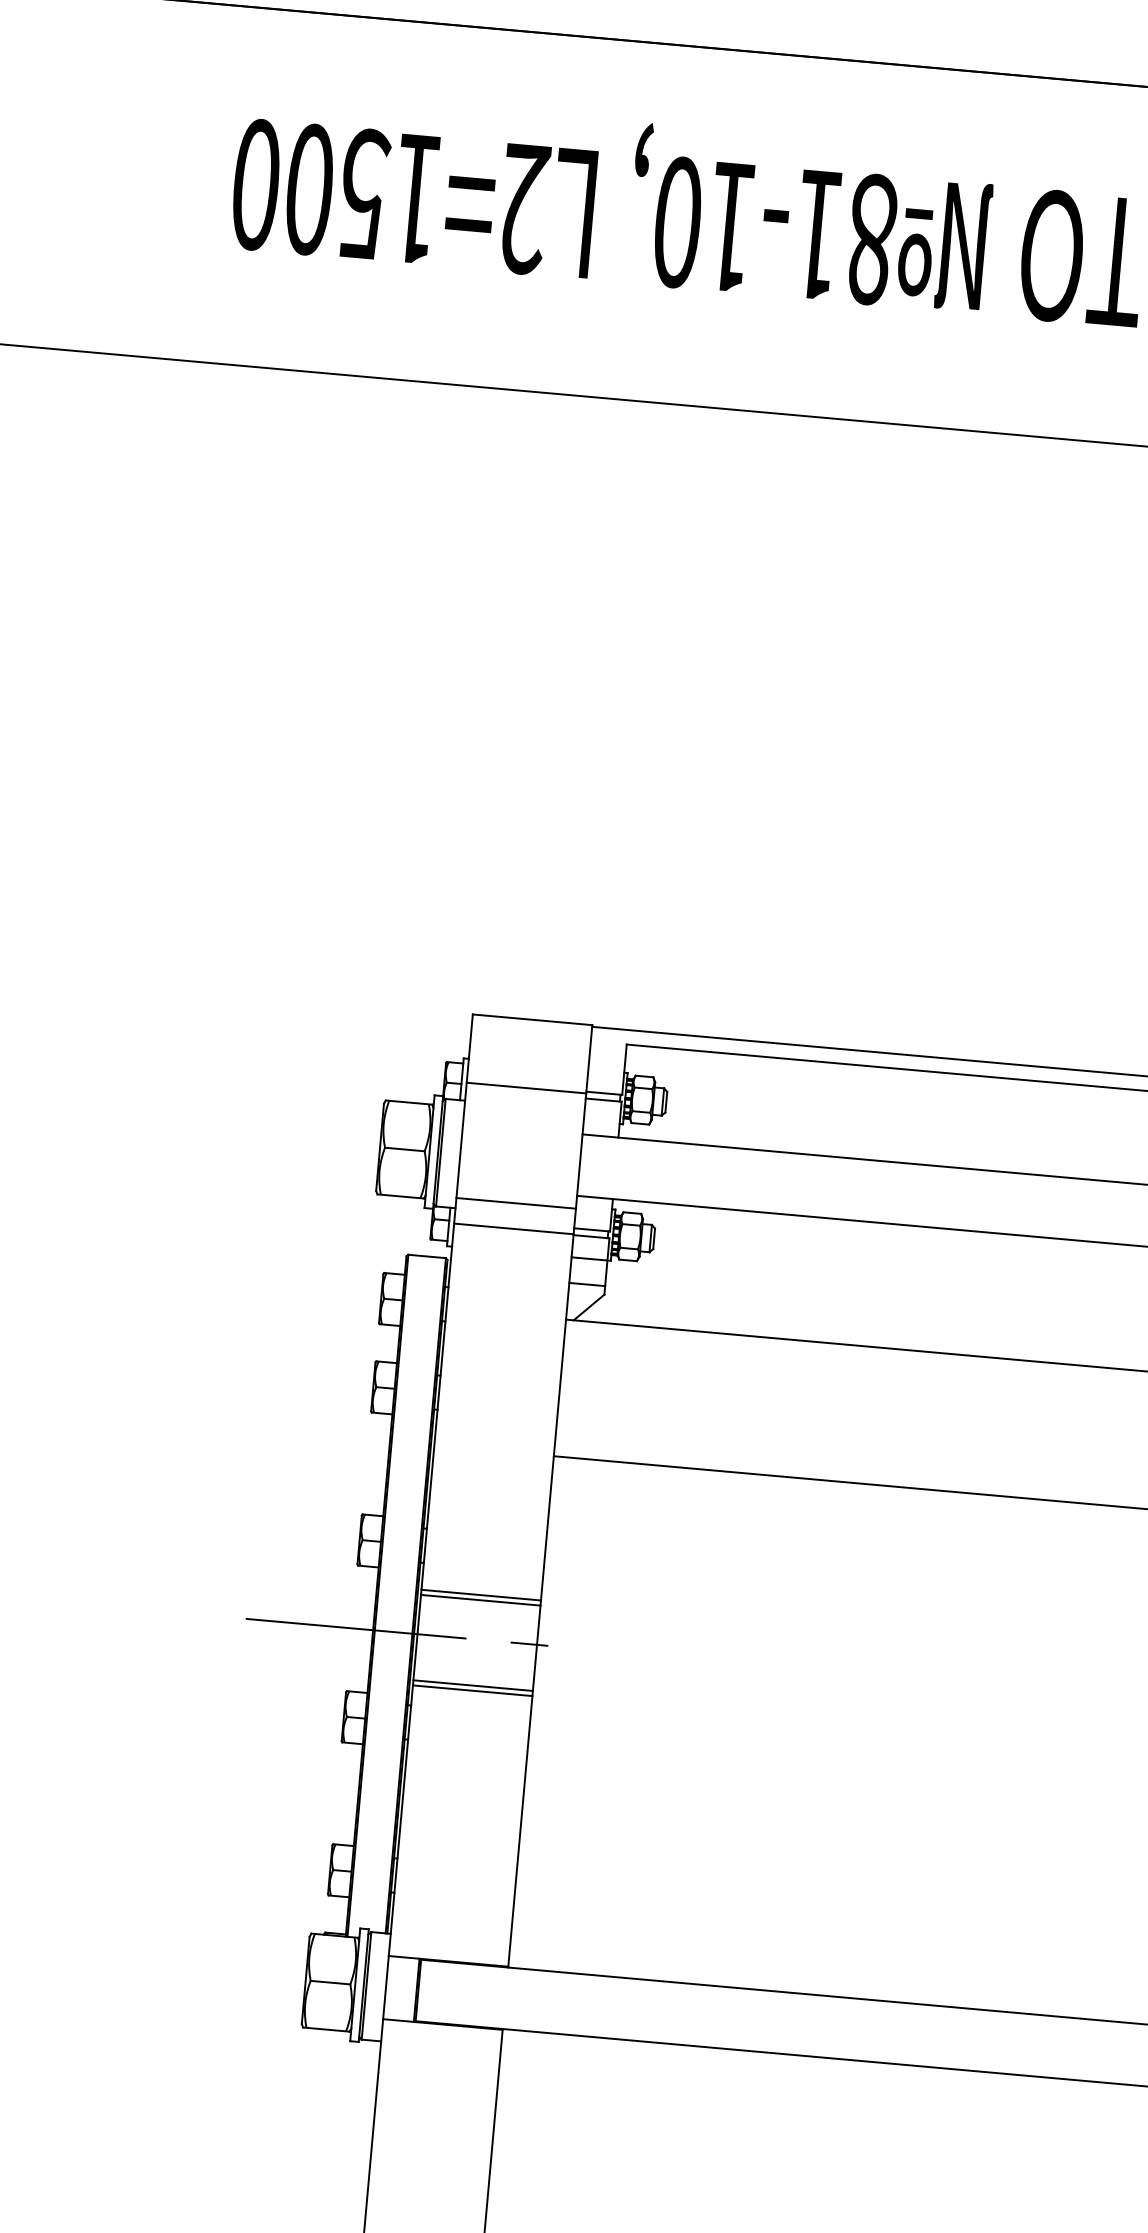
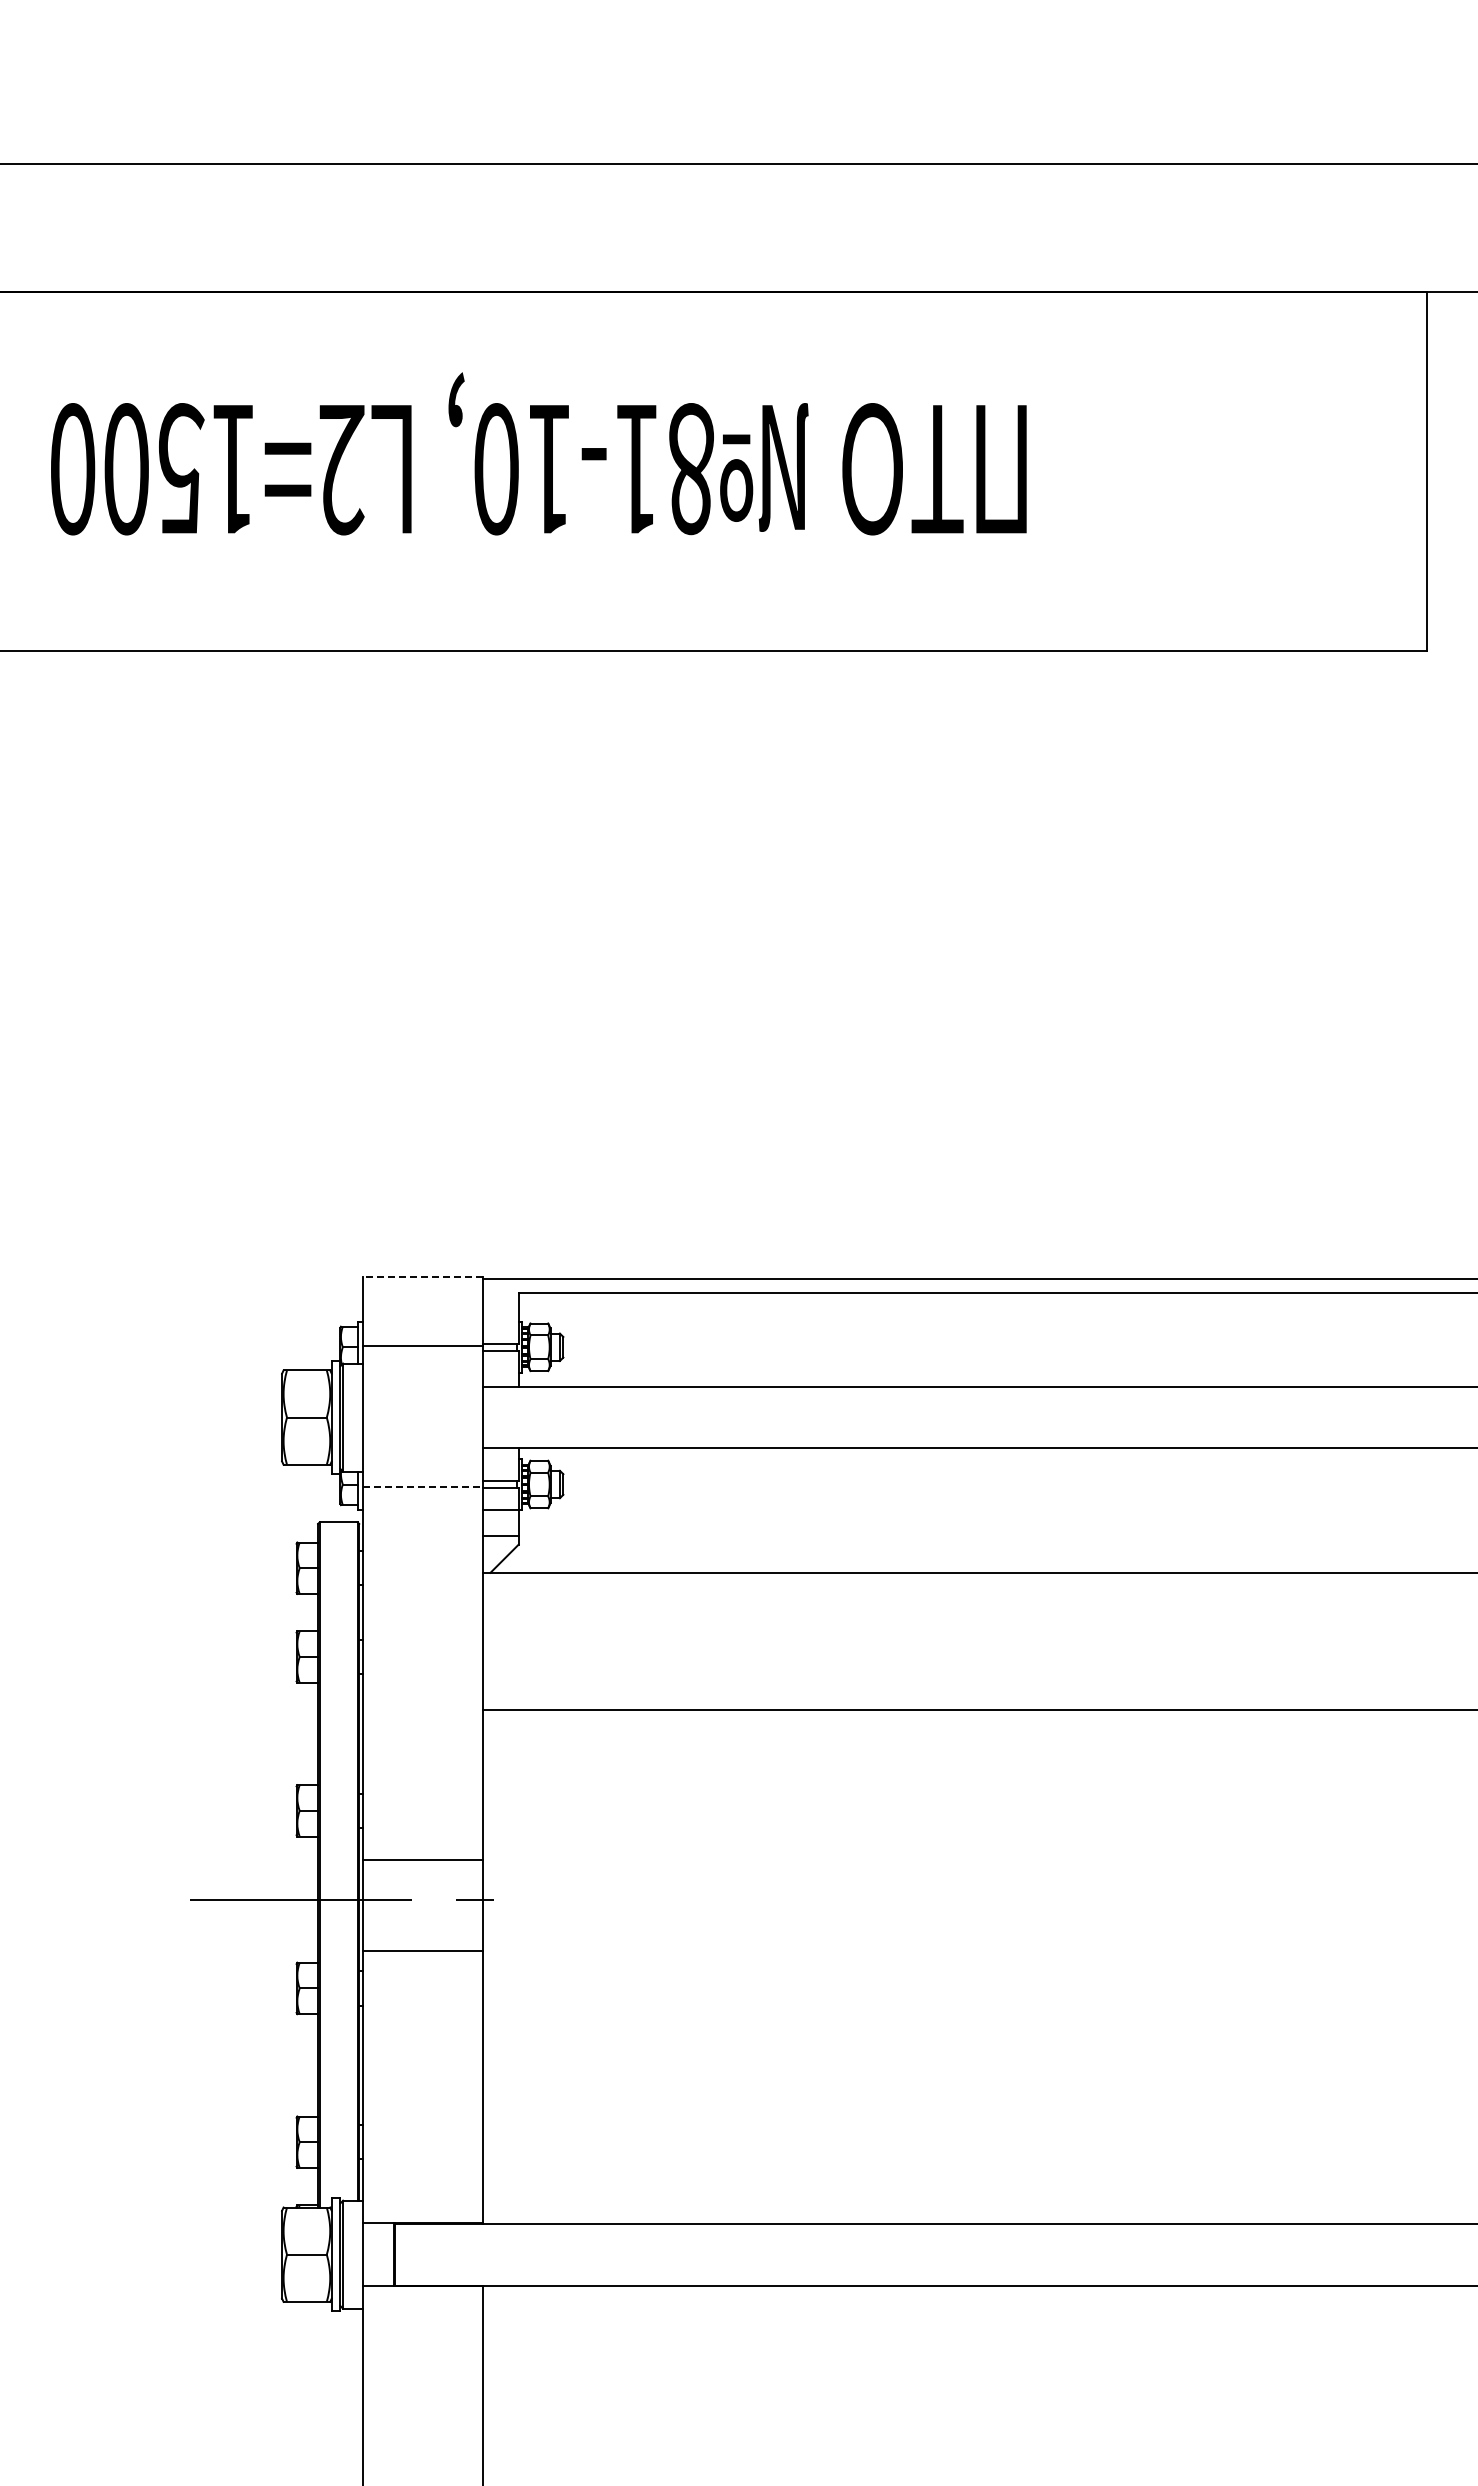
line: (532, 1019) -> (422, 1276), solid -> dashed
line: (515, 1203) -> (422, 1461), removed
line: (514, 1229) -> (423, 1487), solid -> dashed
line: (480, 1595) -> (422, 1855), removed
line: (472, 1685) -> (422, 1945), removed

